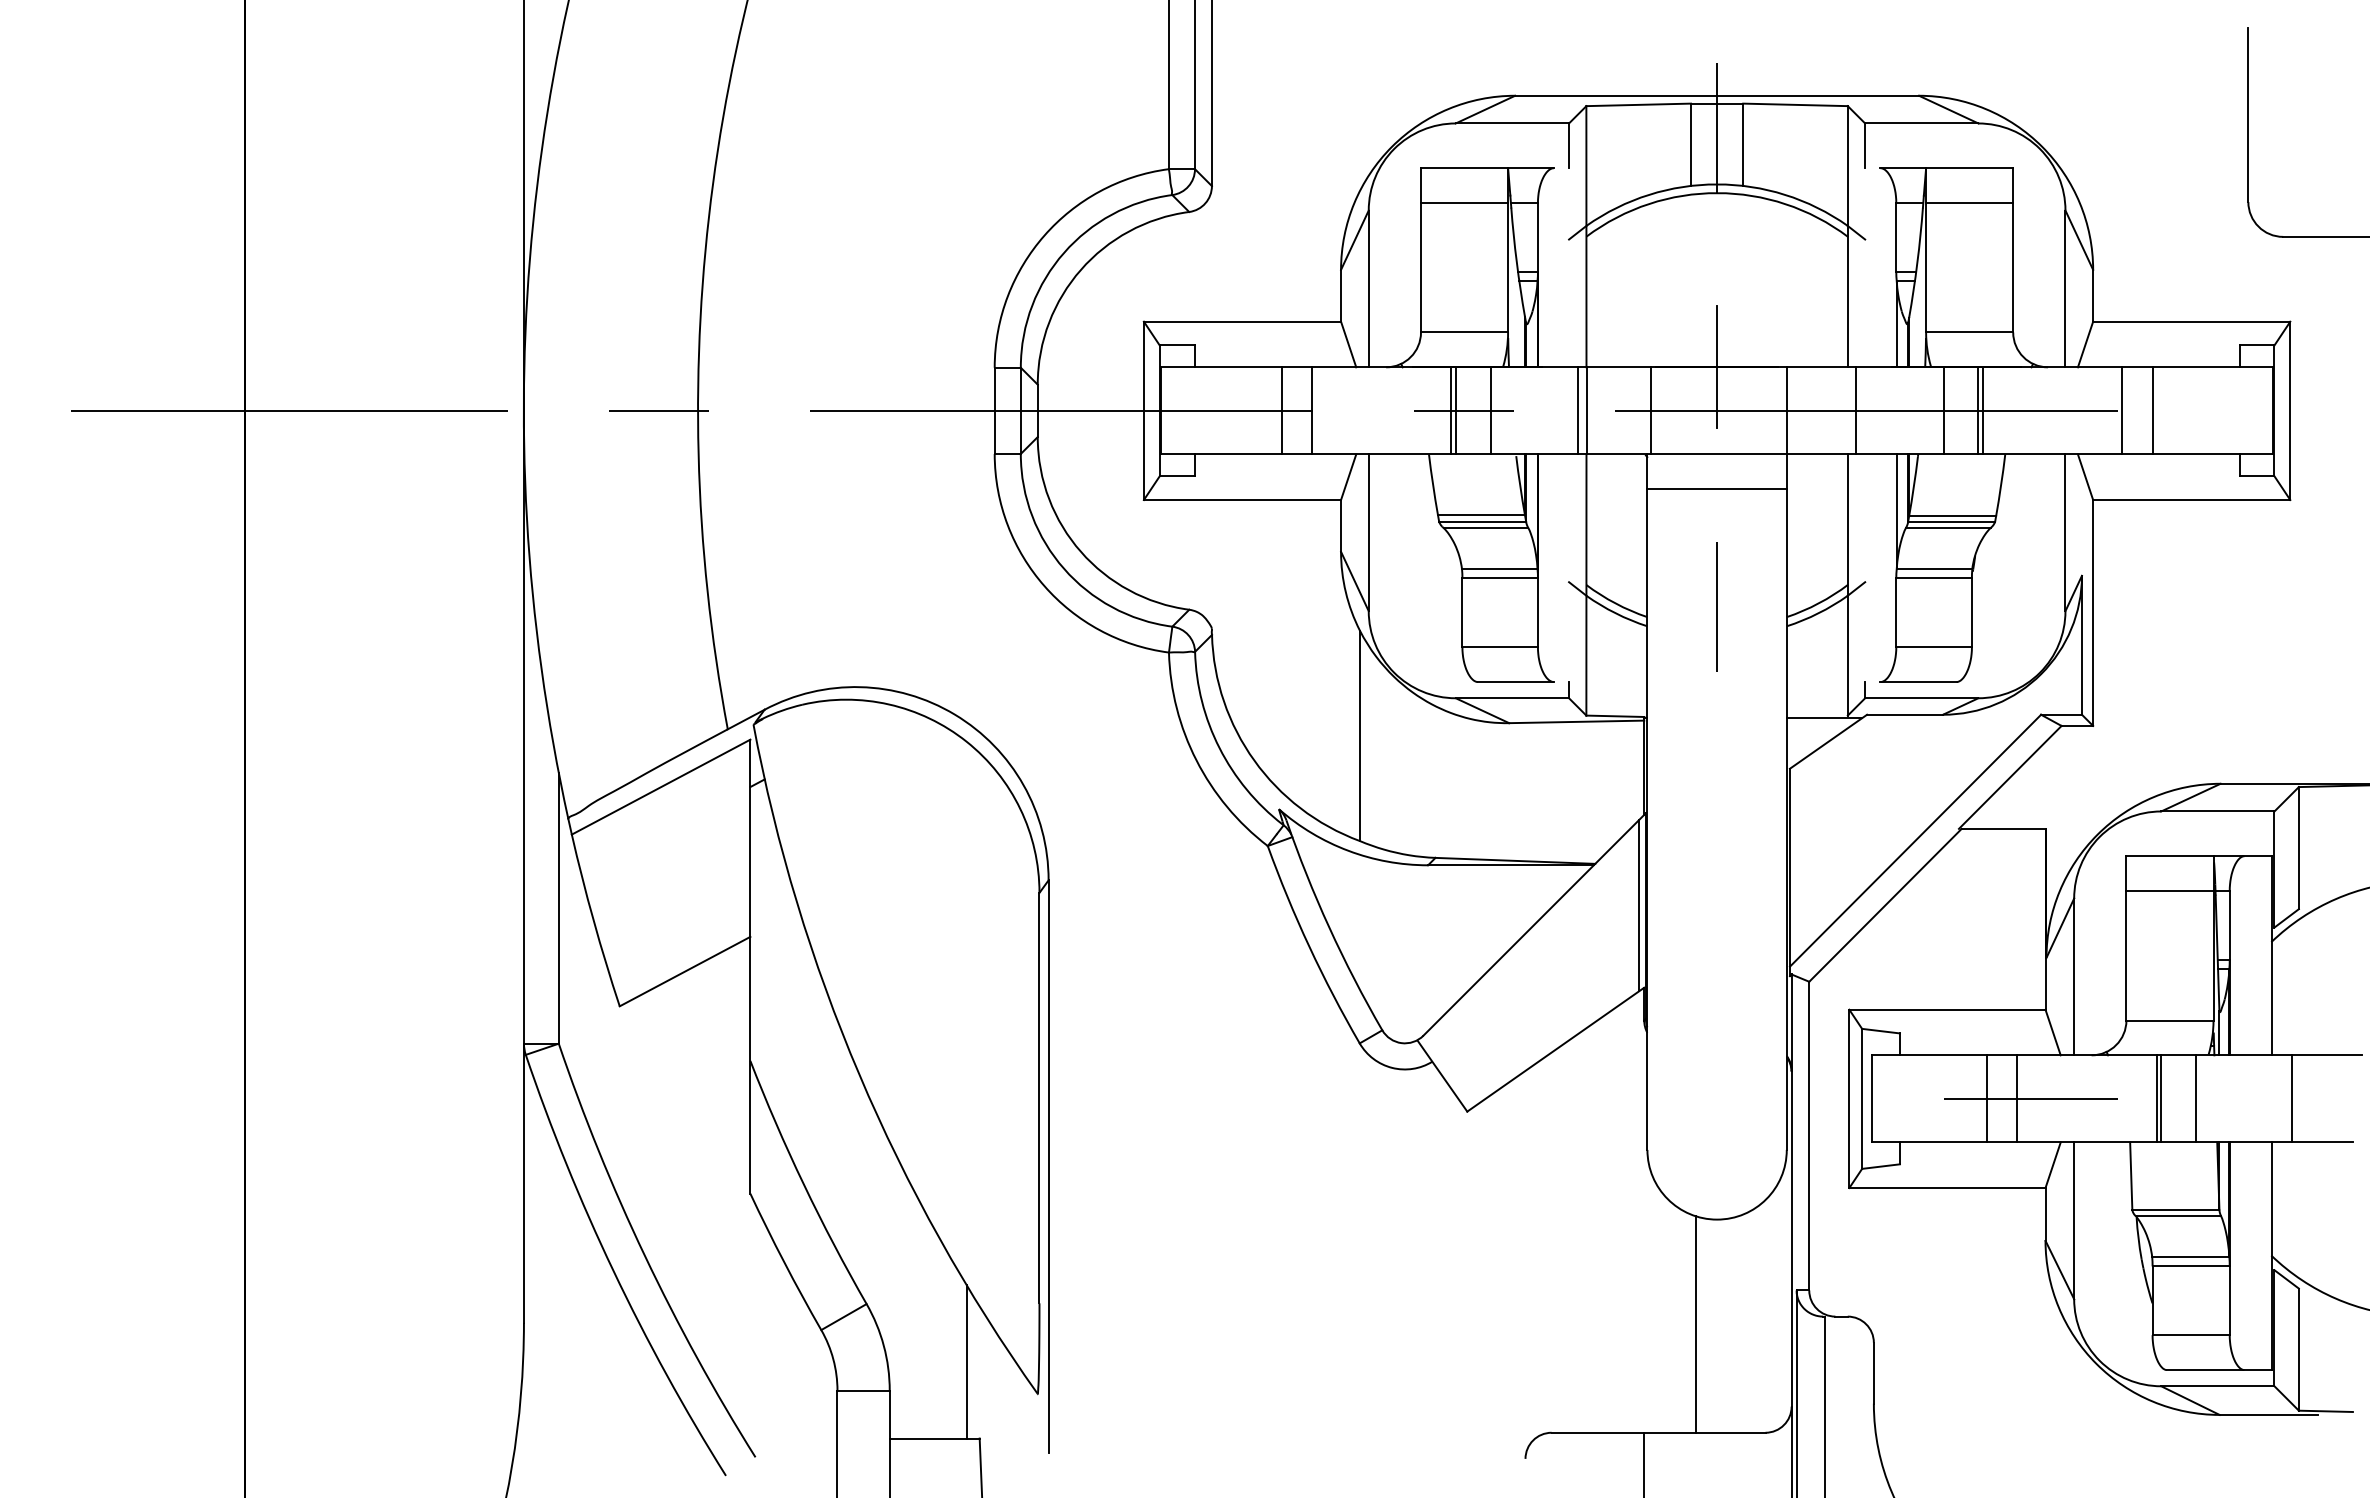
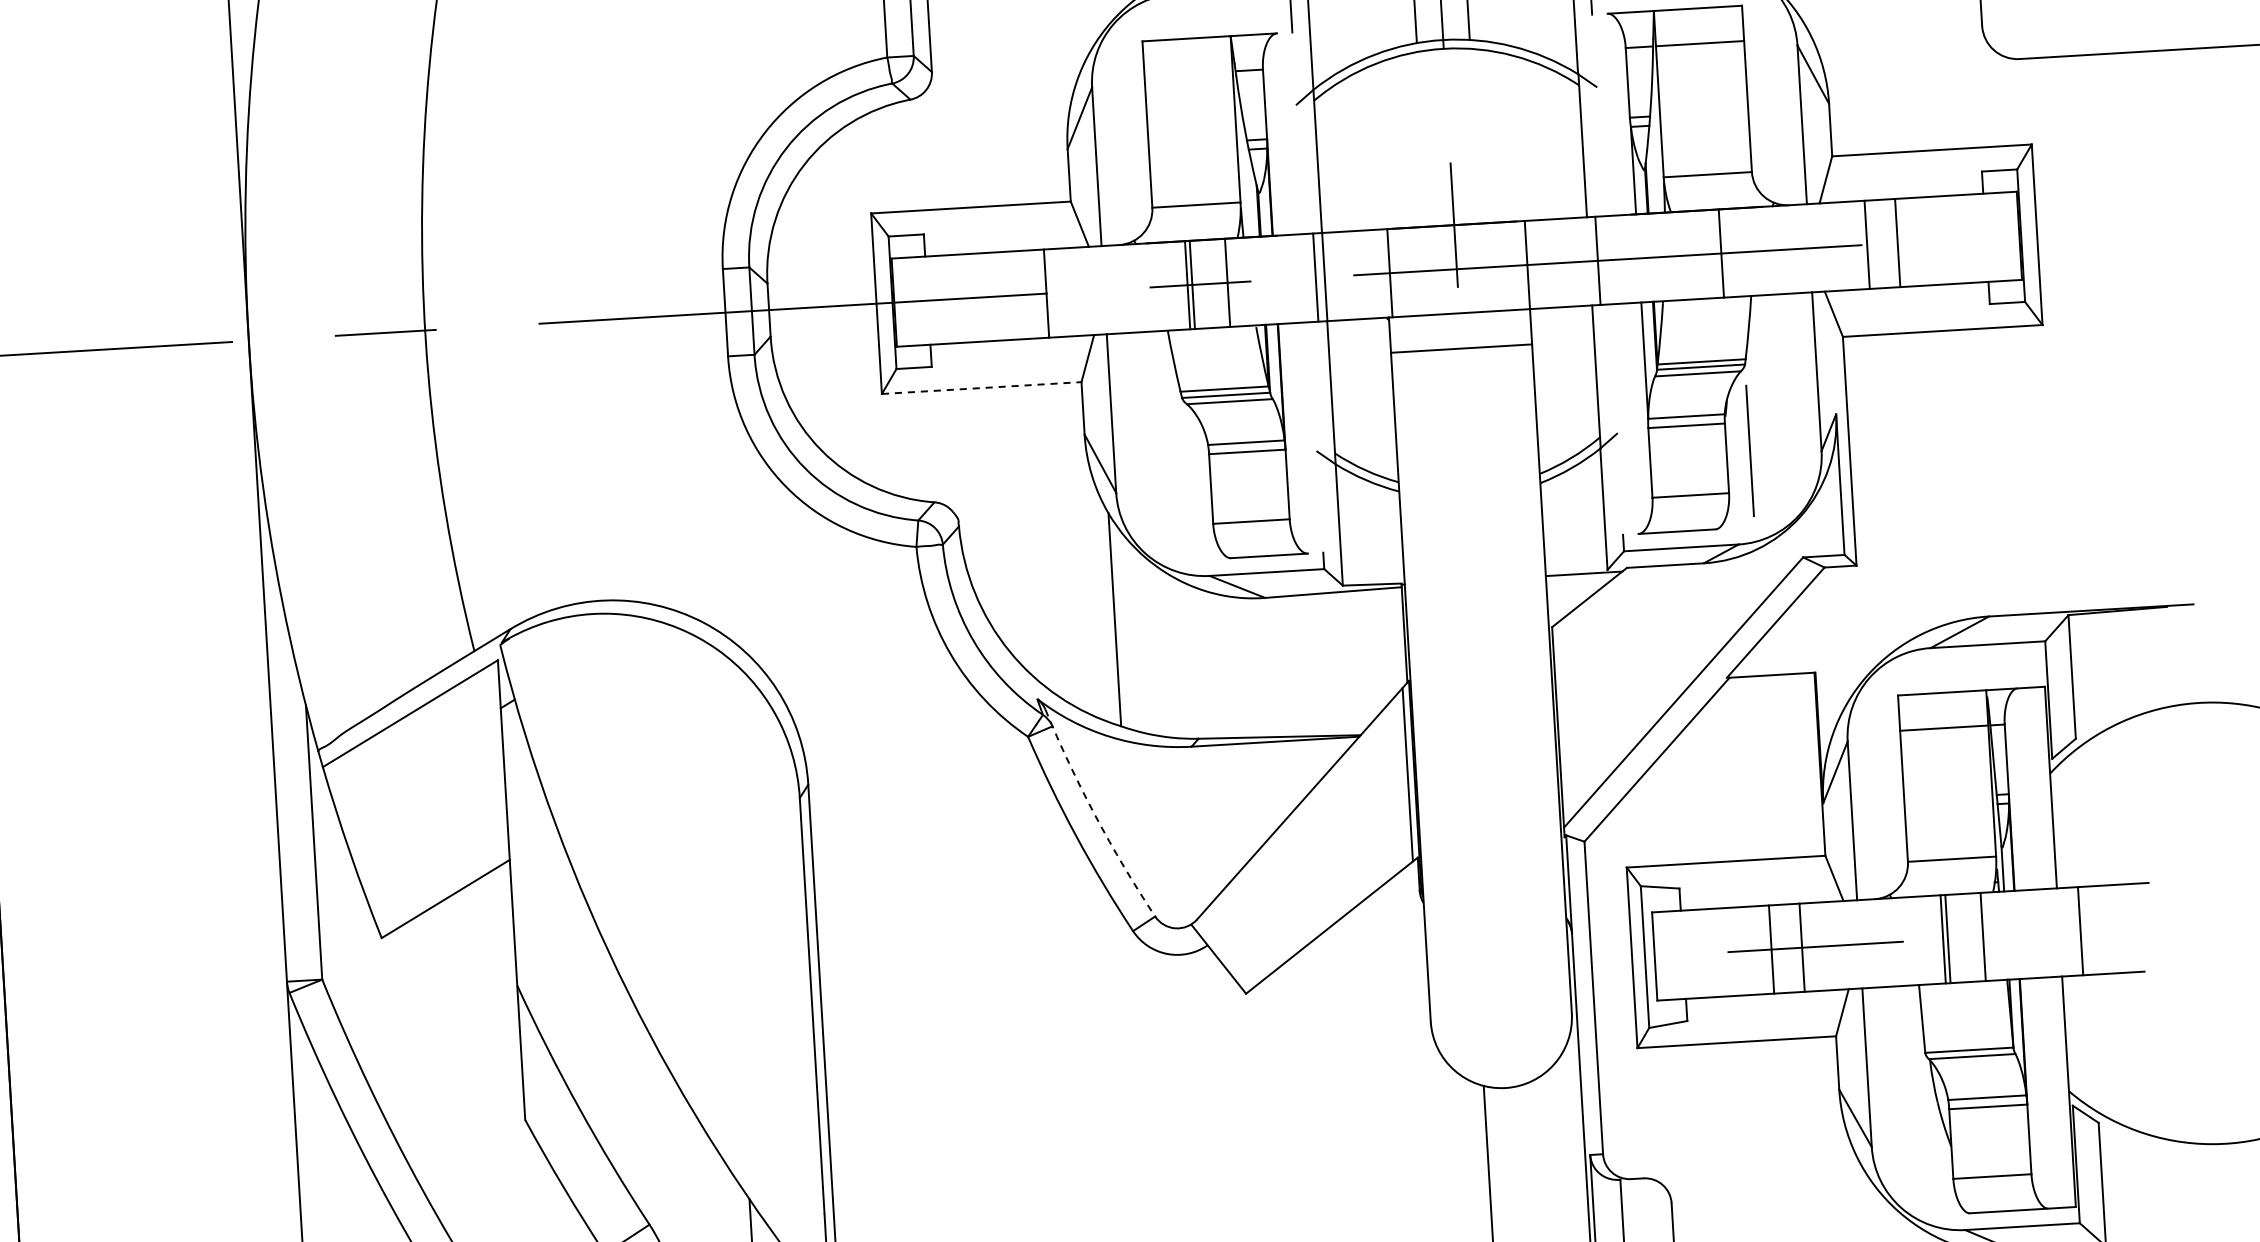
line: (1464, 203) -> (1188, 74), removed
line: (1281, 410) -> (1015, 295), removed
line: (1943, 410) -> (1686, 255), removed
line: (1983, 410) -> (1726, 252), removed
line: (1242, 500) -> (981, 388), solid -> dashed
line: (1716, 606) -> (1749, 450), moved
arc: (1329, 927) -> (1095, 815), solid -> dashed

